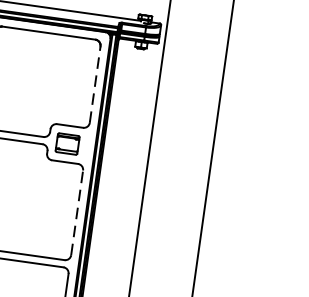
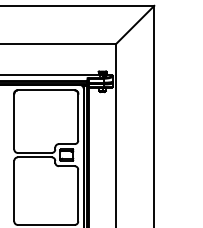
line: (95, 83) -> (78, 116), dashed -> solid
line: (77, 212) -> (78, 195), dashed -> solid

